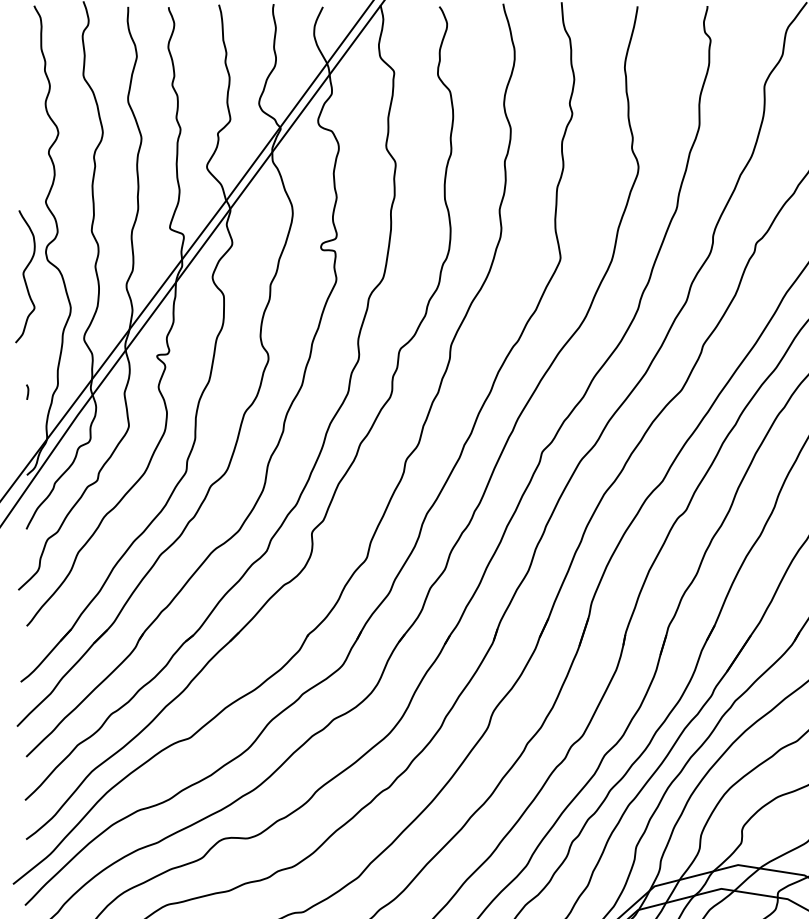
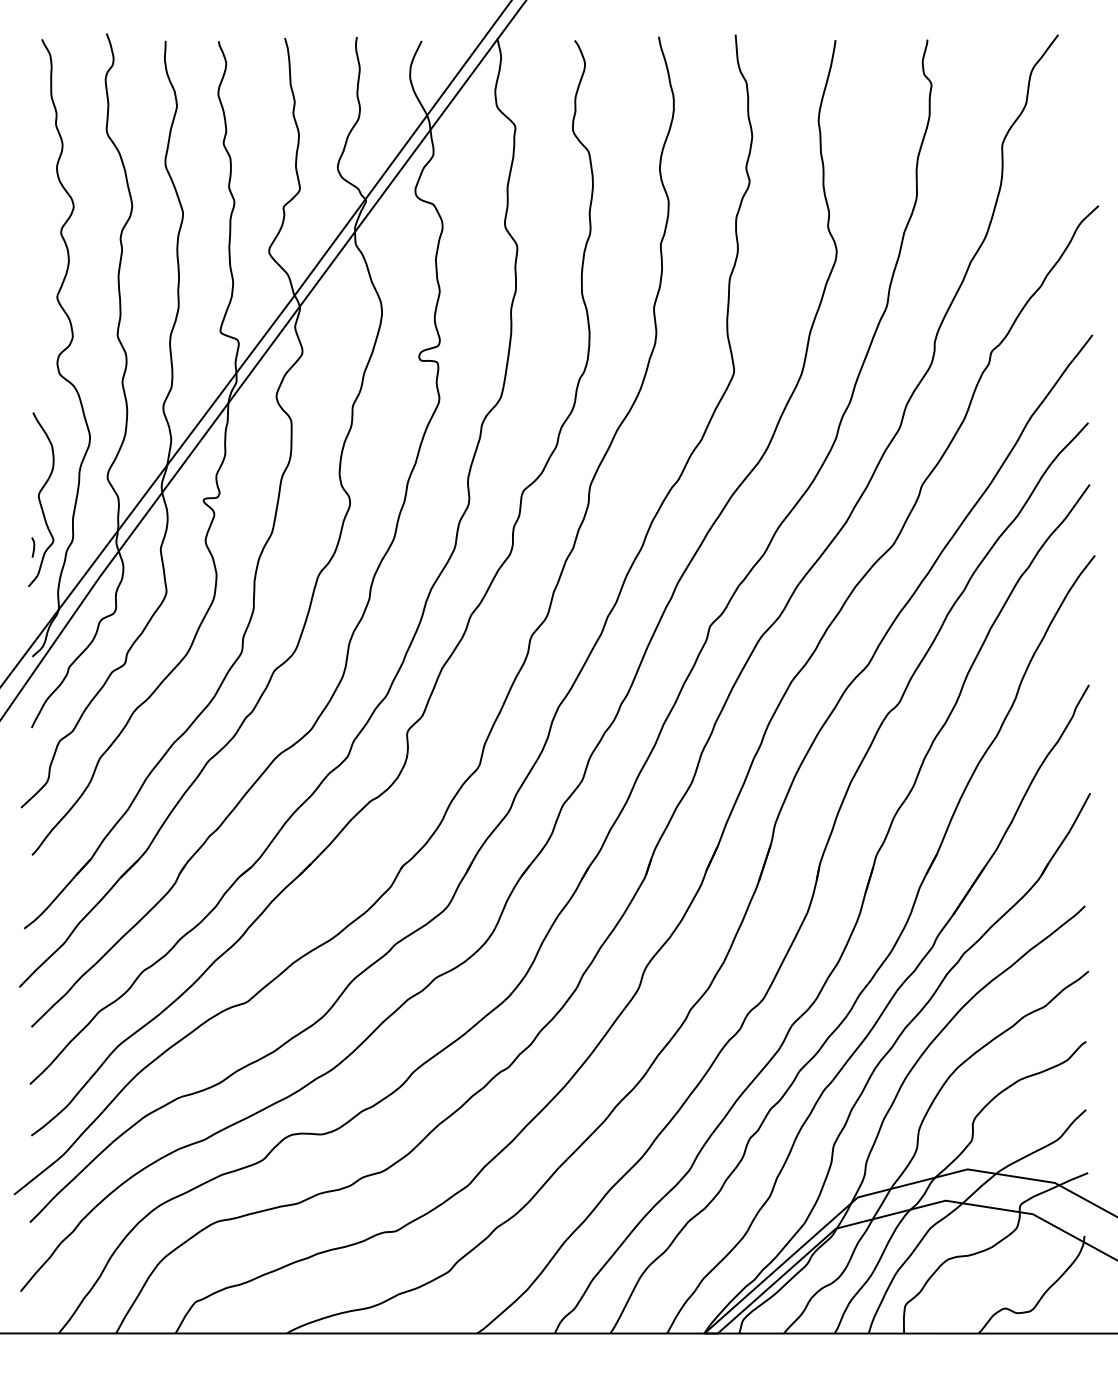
curve: (24, 276) -> (40, 499), moved

